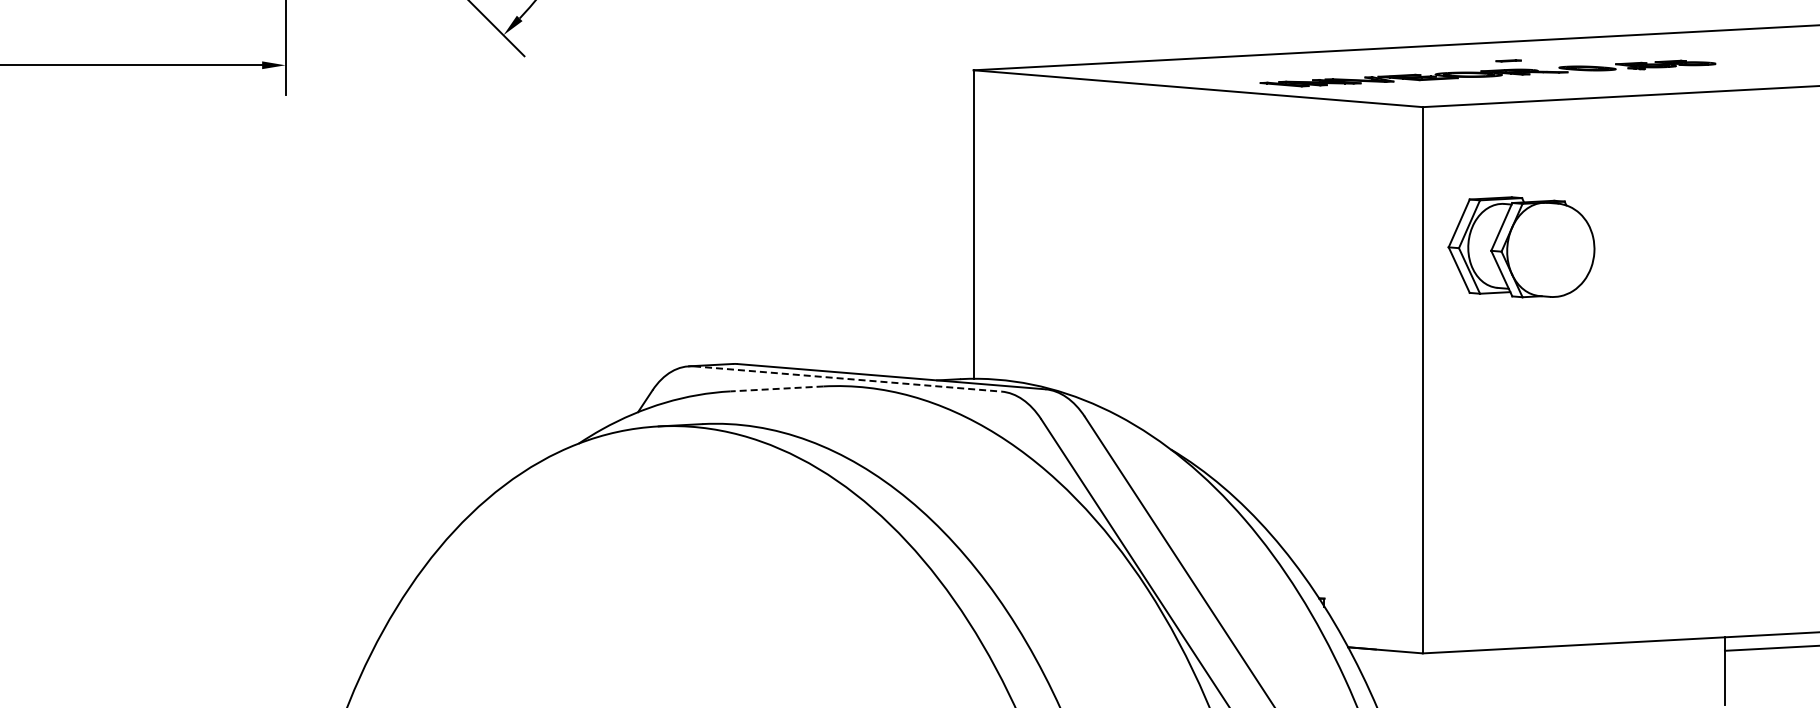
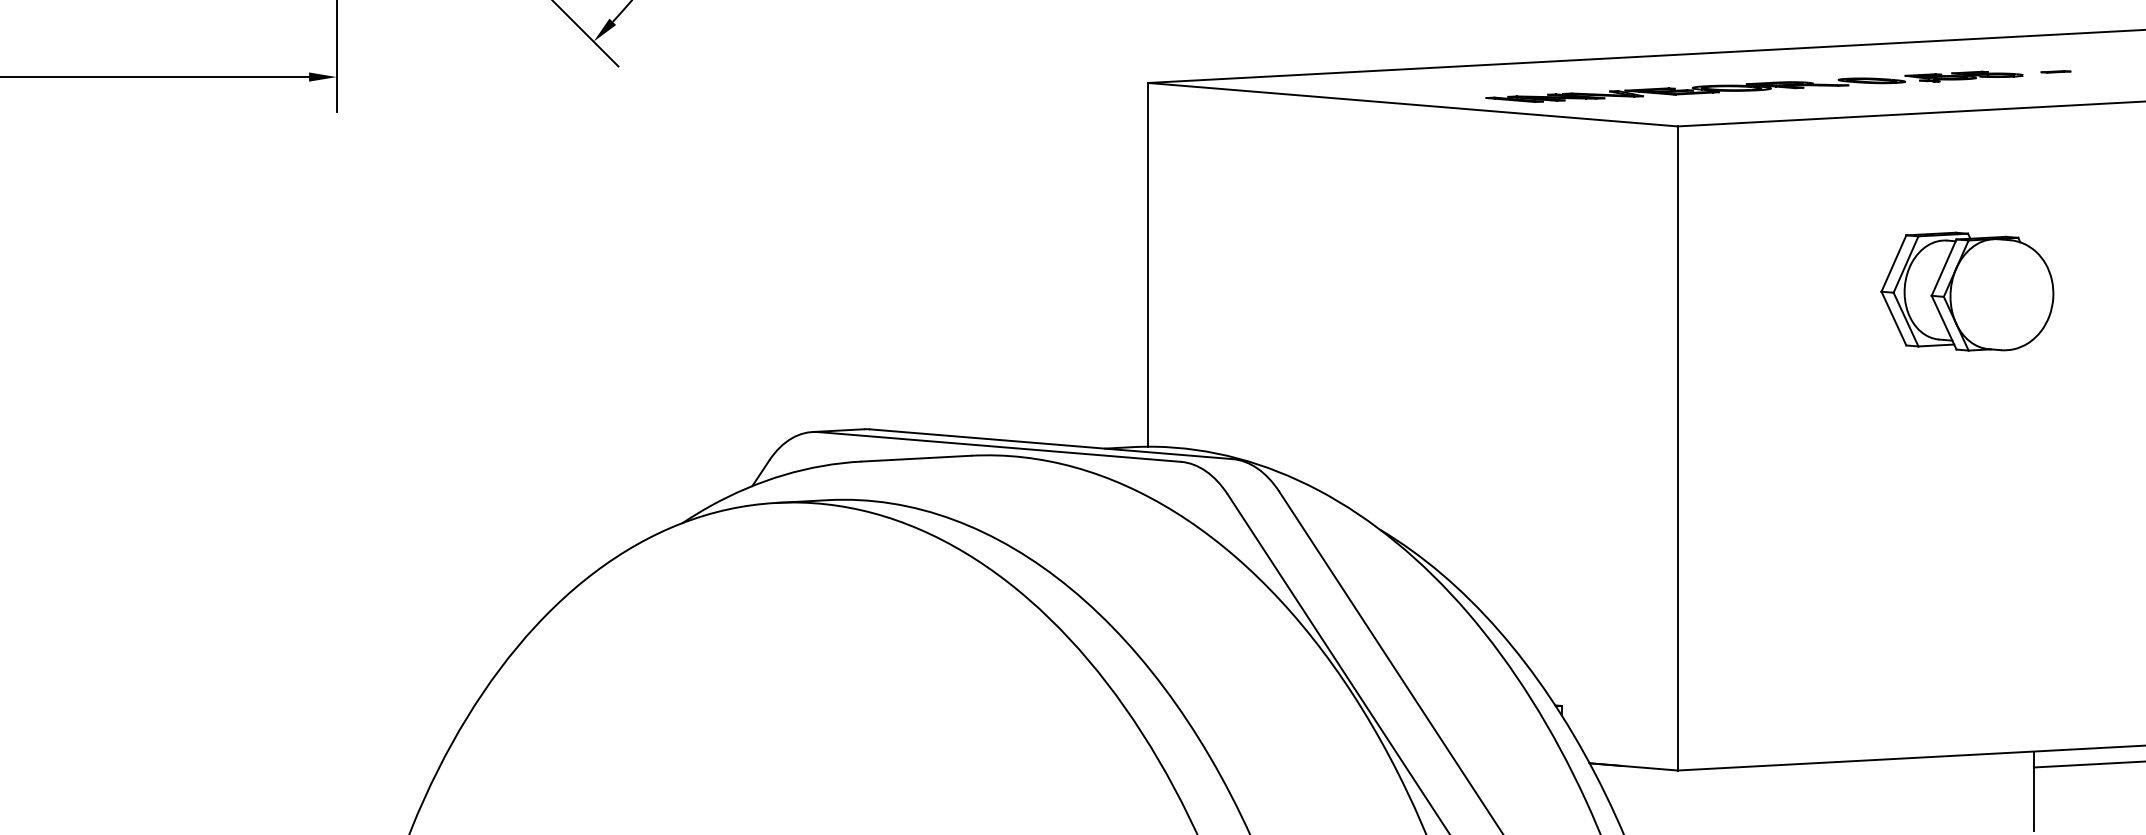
line: (1508, 60) -> (2055, 71), moved
part: (1521, 247) -> (1967, 291), moved
line: (848, 379) -> (1000, 447), dashed -> solid
line: (777, 388) -> (916, 458), dashed -> solid

